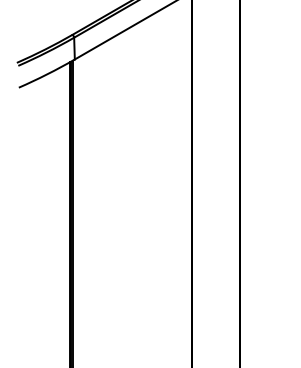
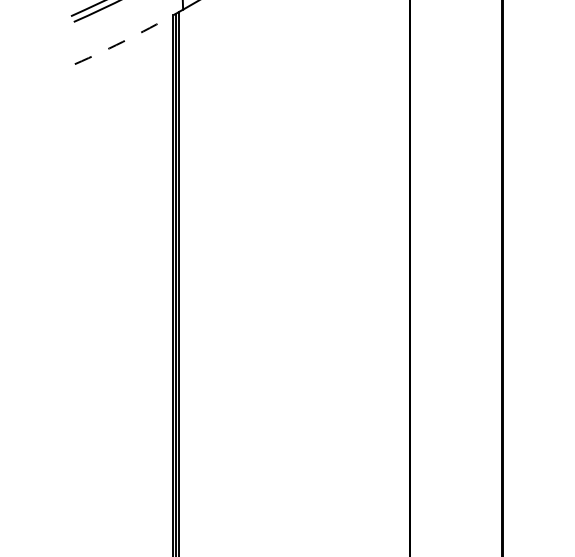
arc: (47, 74) -> (130, 38), solid -> dashed

